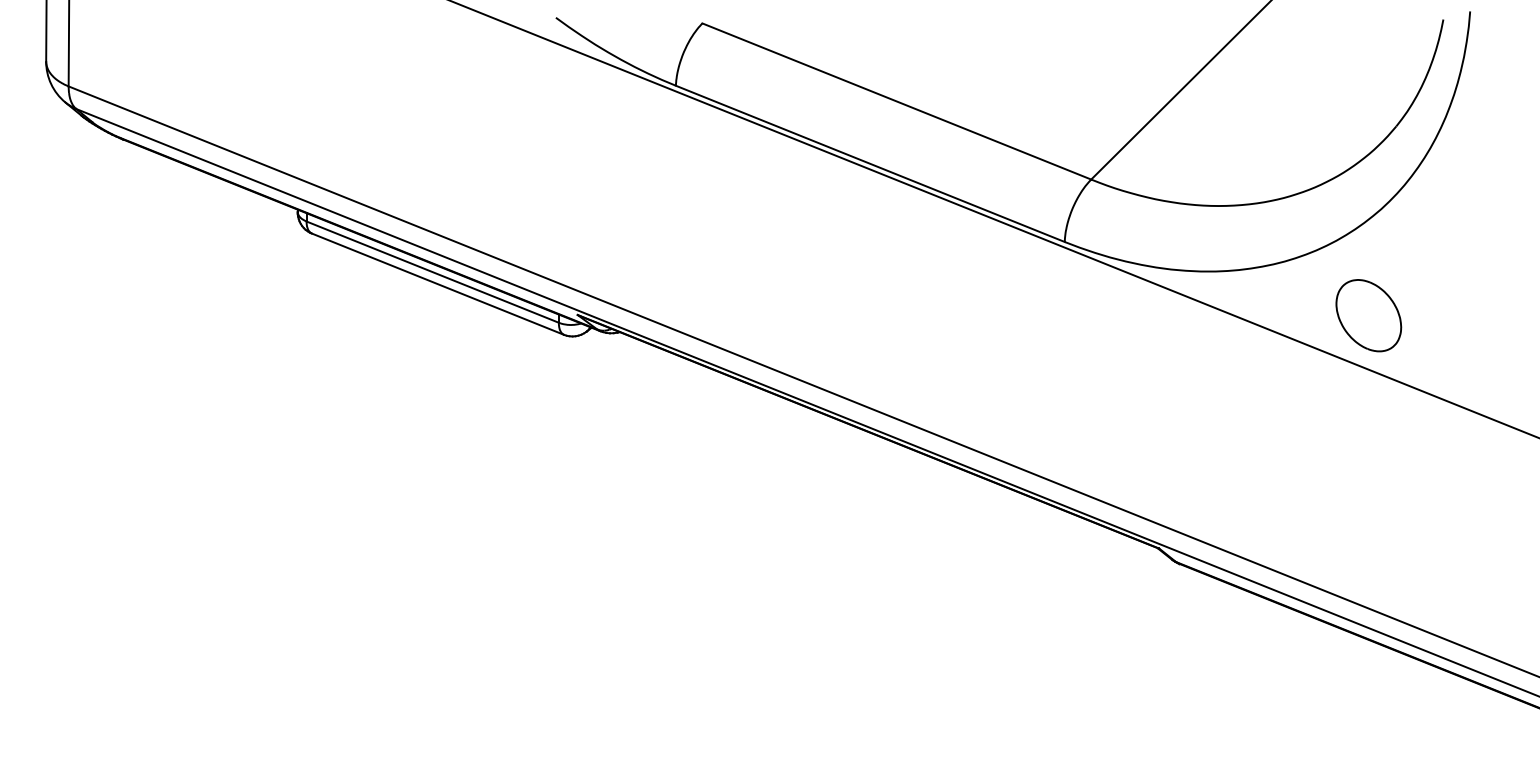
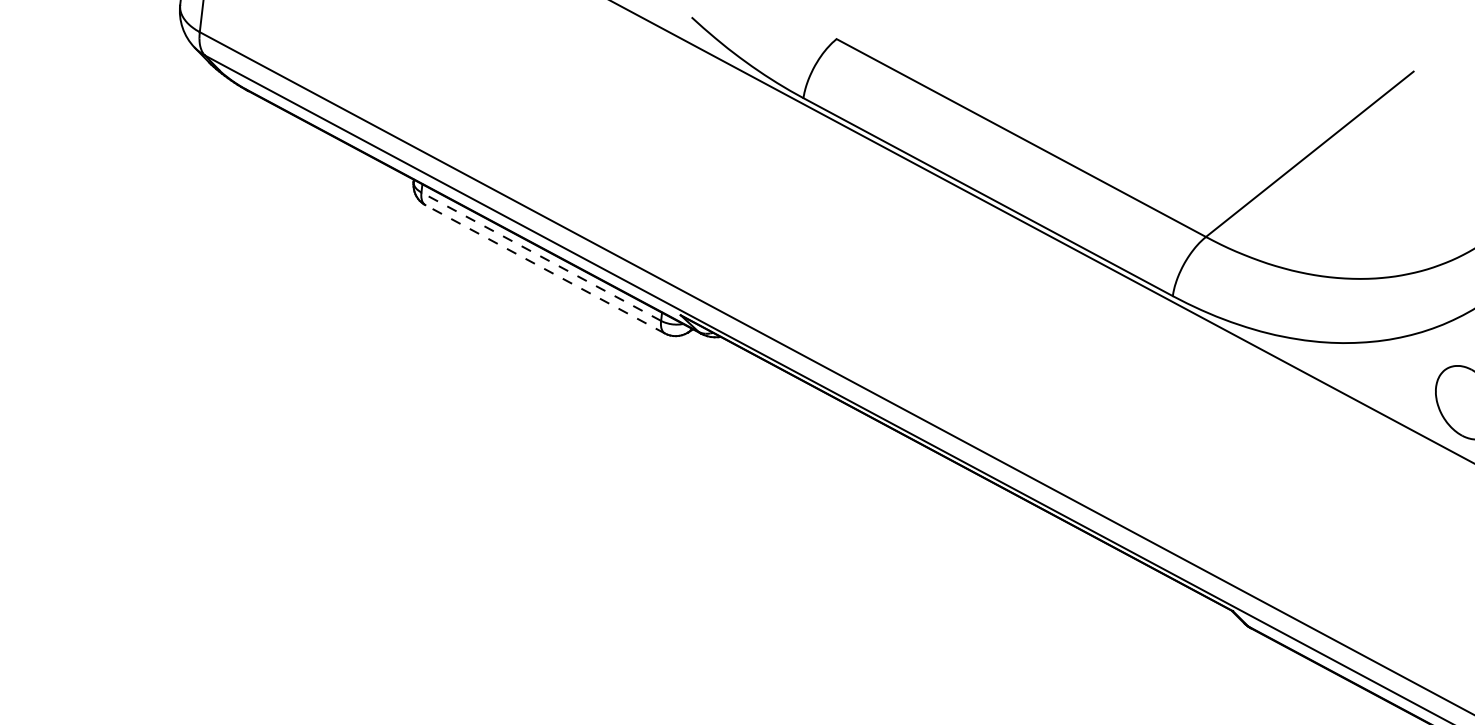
line: (432, 272) -> (541, 257), solid -> dashed
line: (438, 284) -> (545, 269), solid -> dashed

